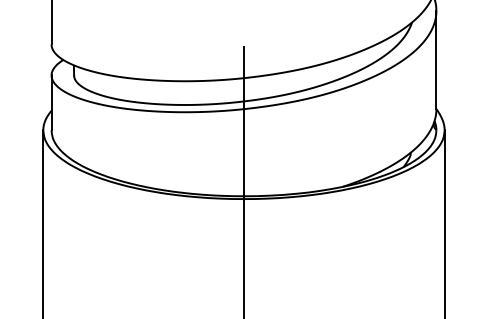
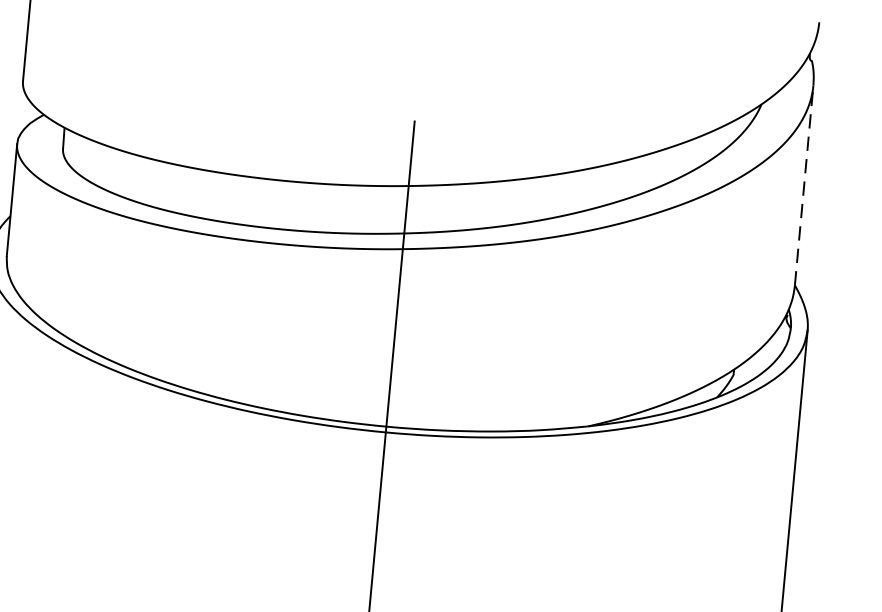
line: (436, 59) -> (804, 184), solid -> dashed

